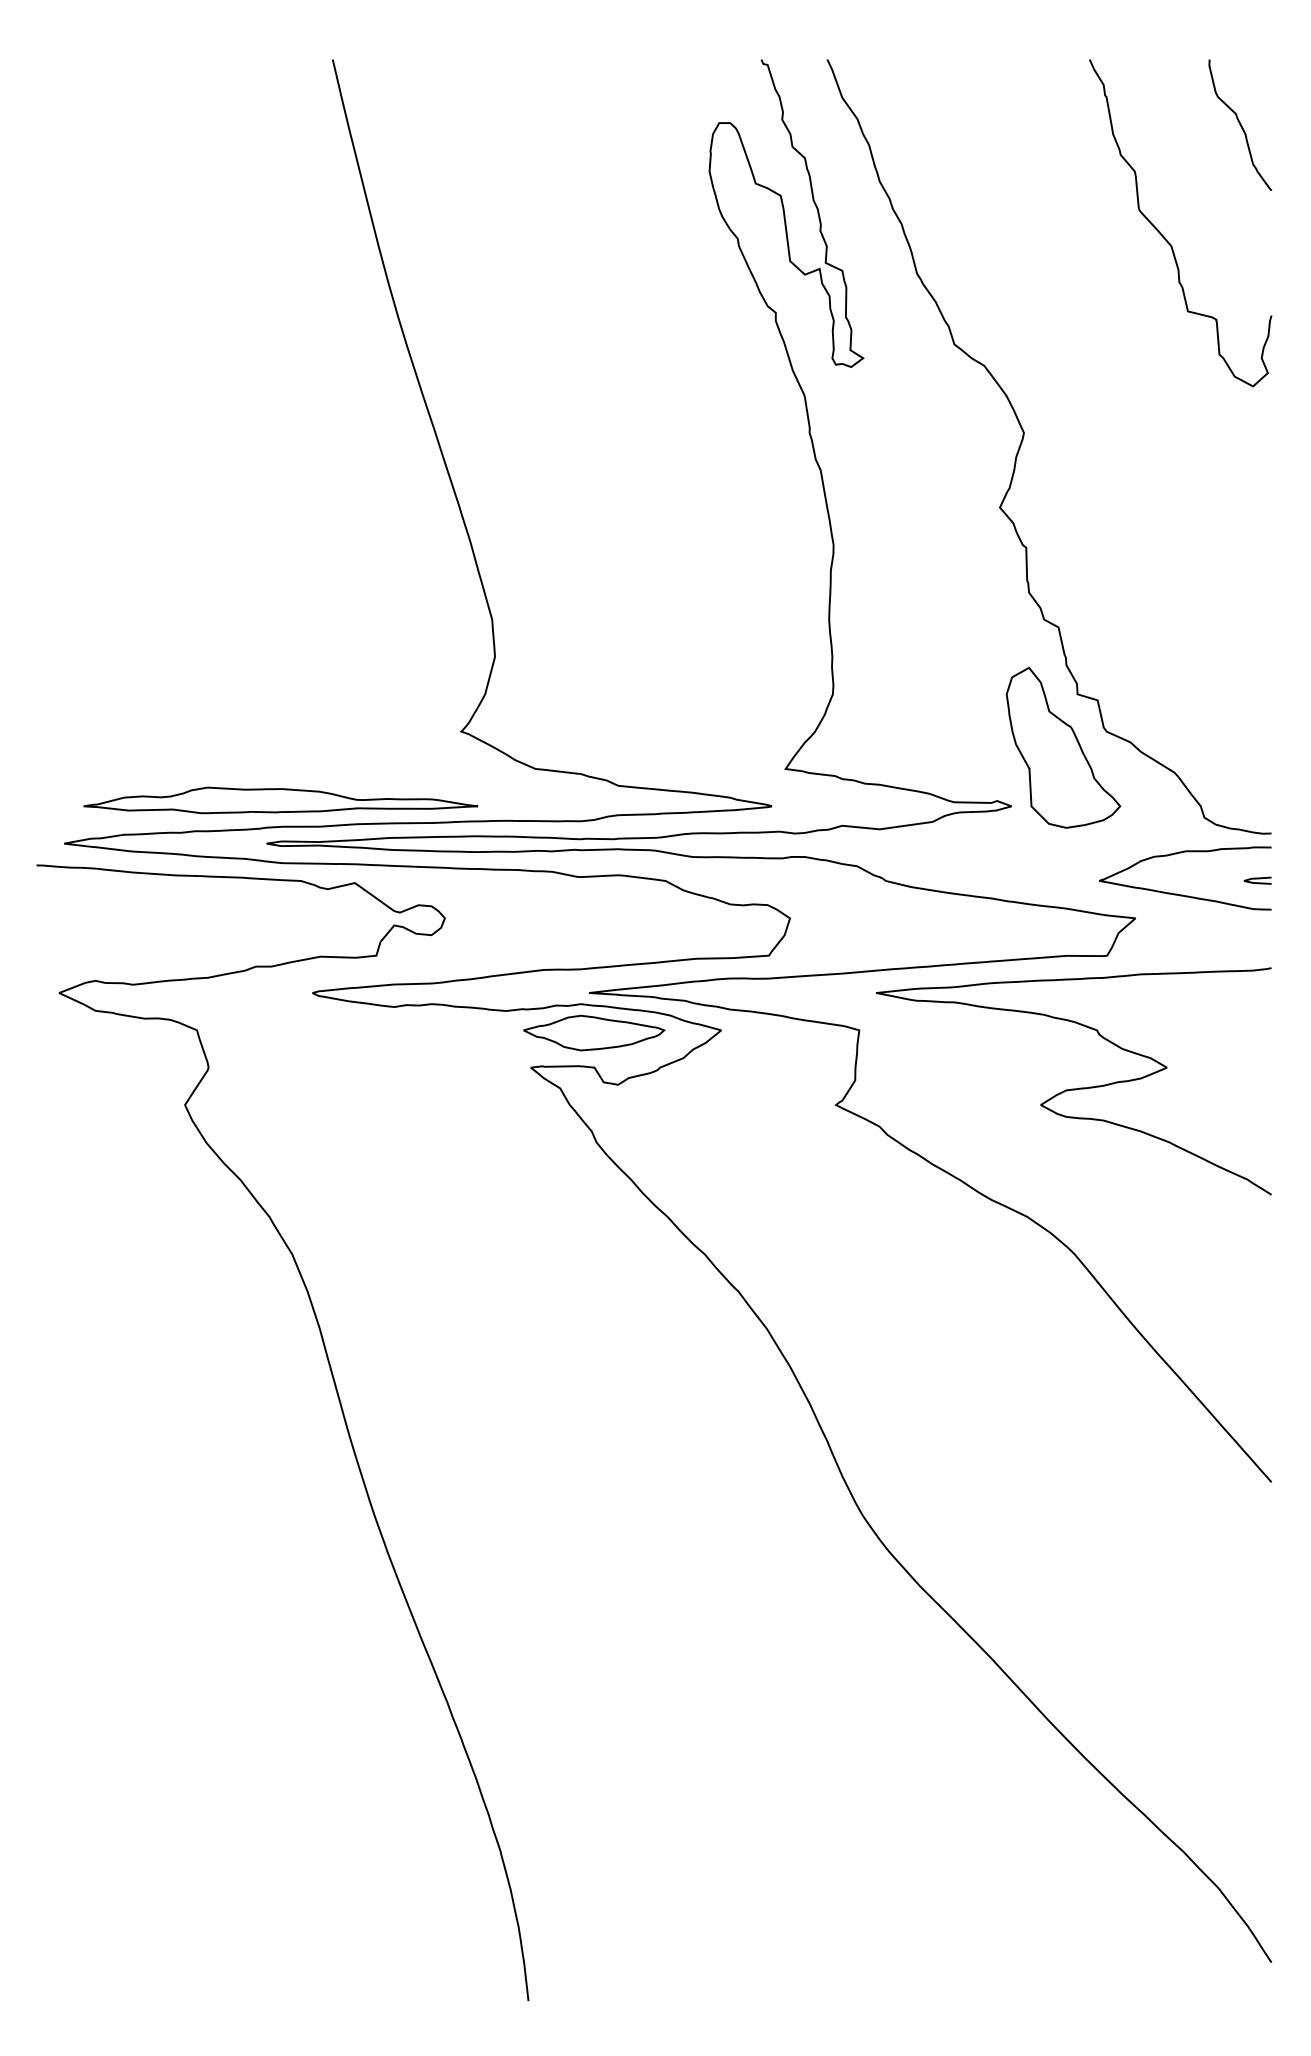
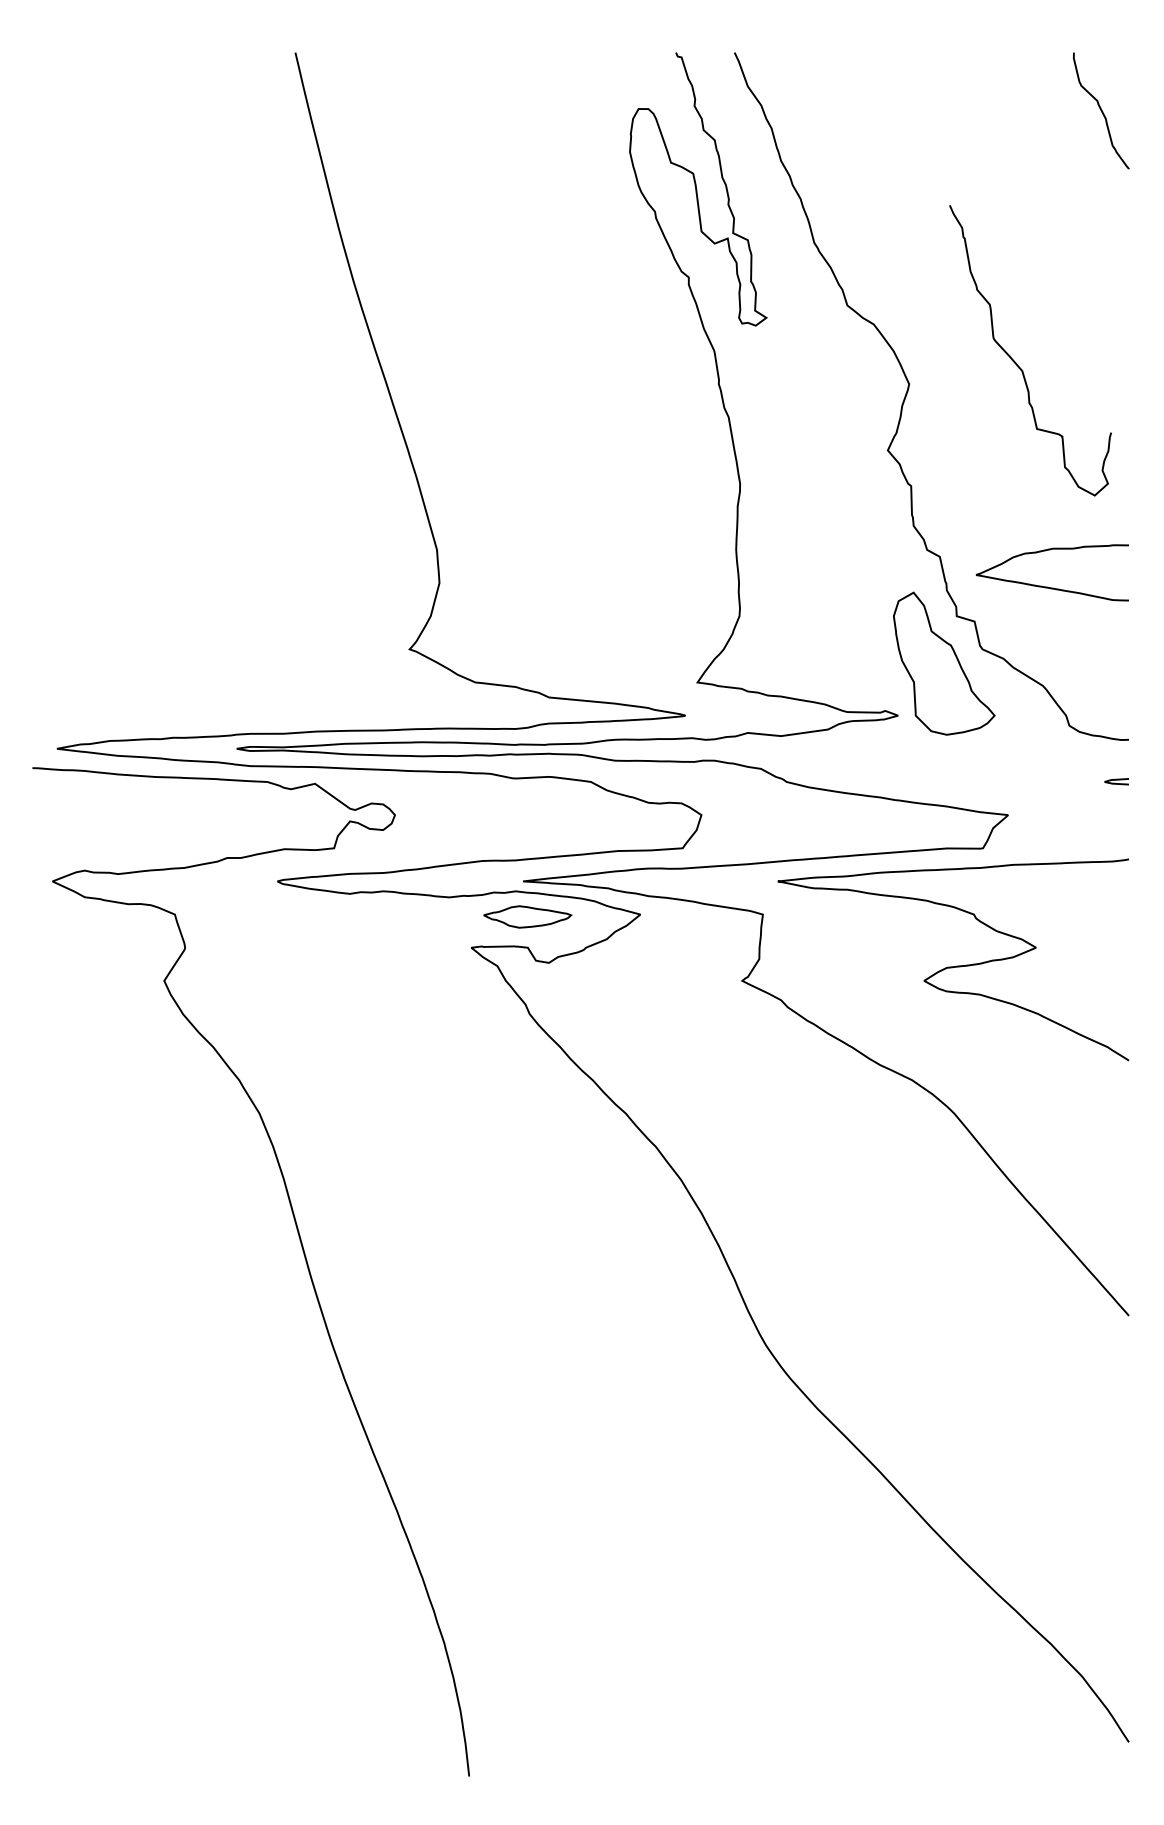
curve: (1165, 237) -> (1017, 363), moved
part: (280, 800) -> (249, 710), removed
curve: (1183, 894) -> (1050, 587), moved
part: (594, 1032) -> (527, 916), size x0.7

